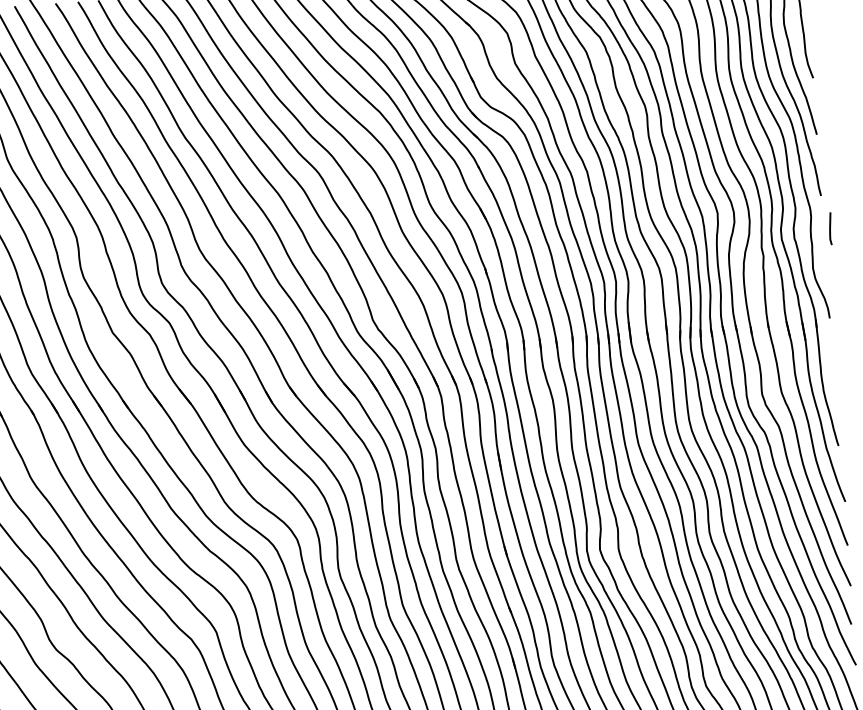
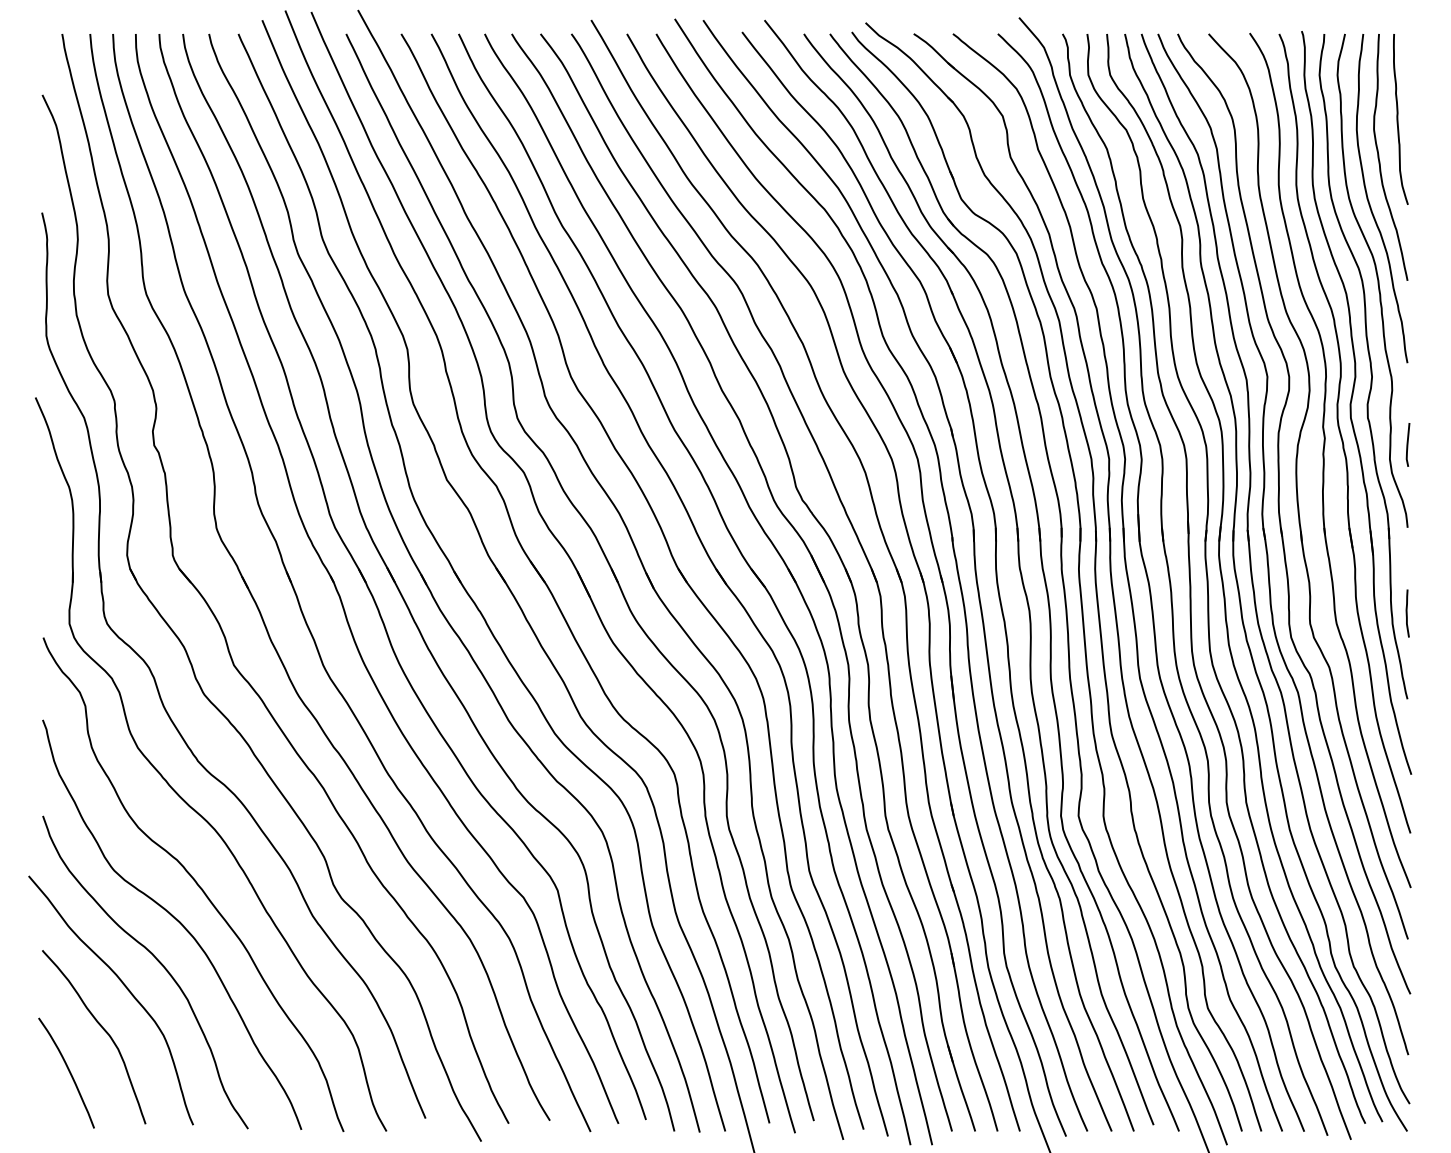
line: (830, 228) -> (1407, 444), moved
curve: (834, 382) -> (1407, 613), added

